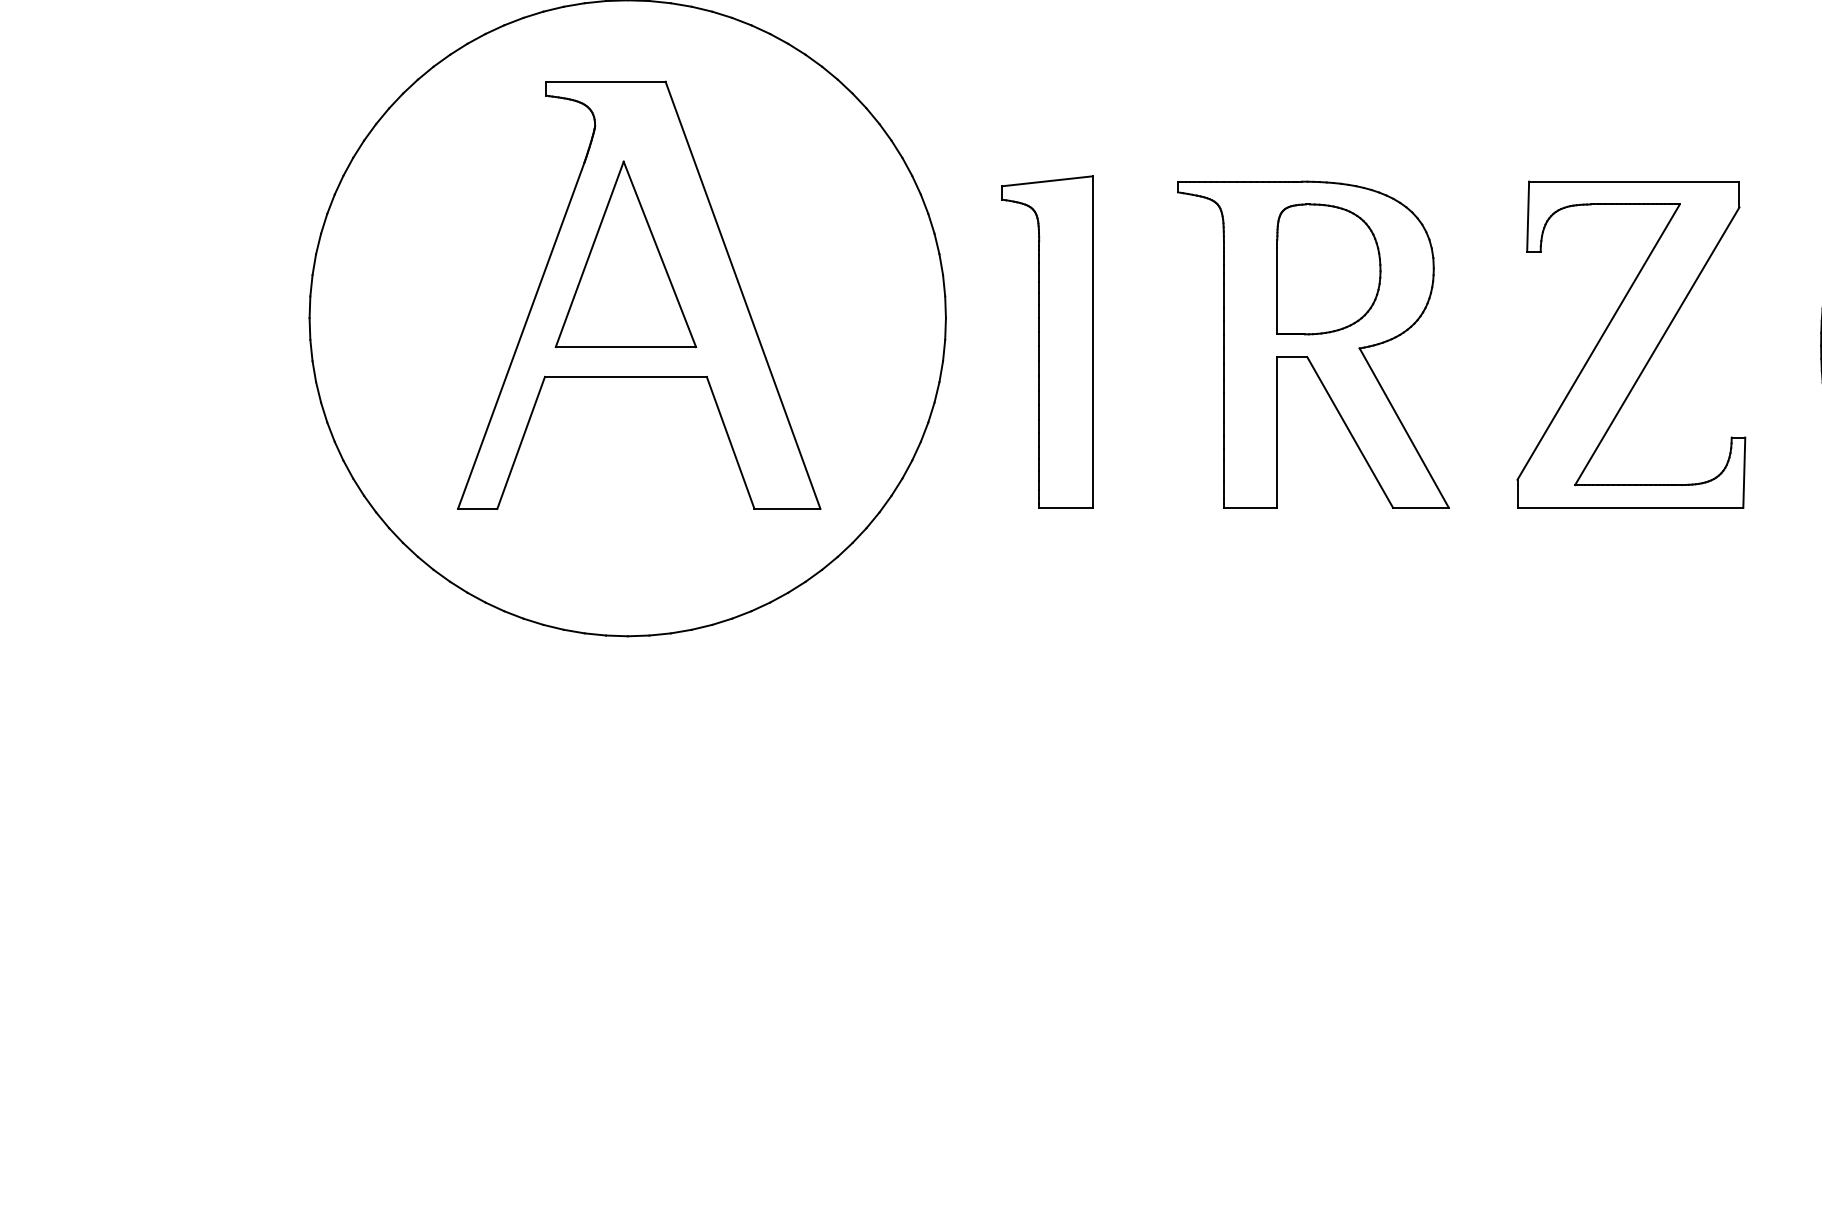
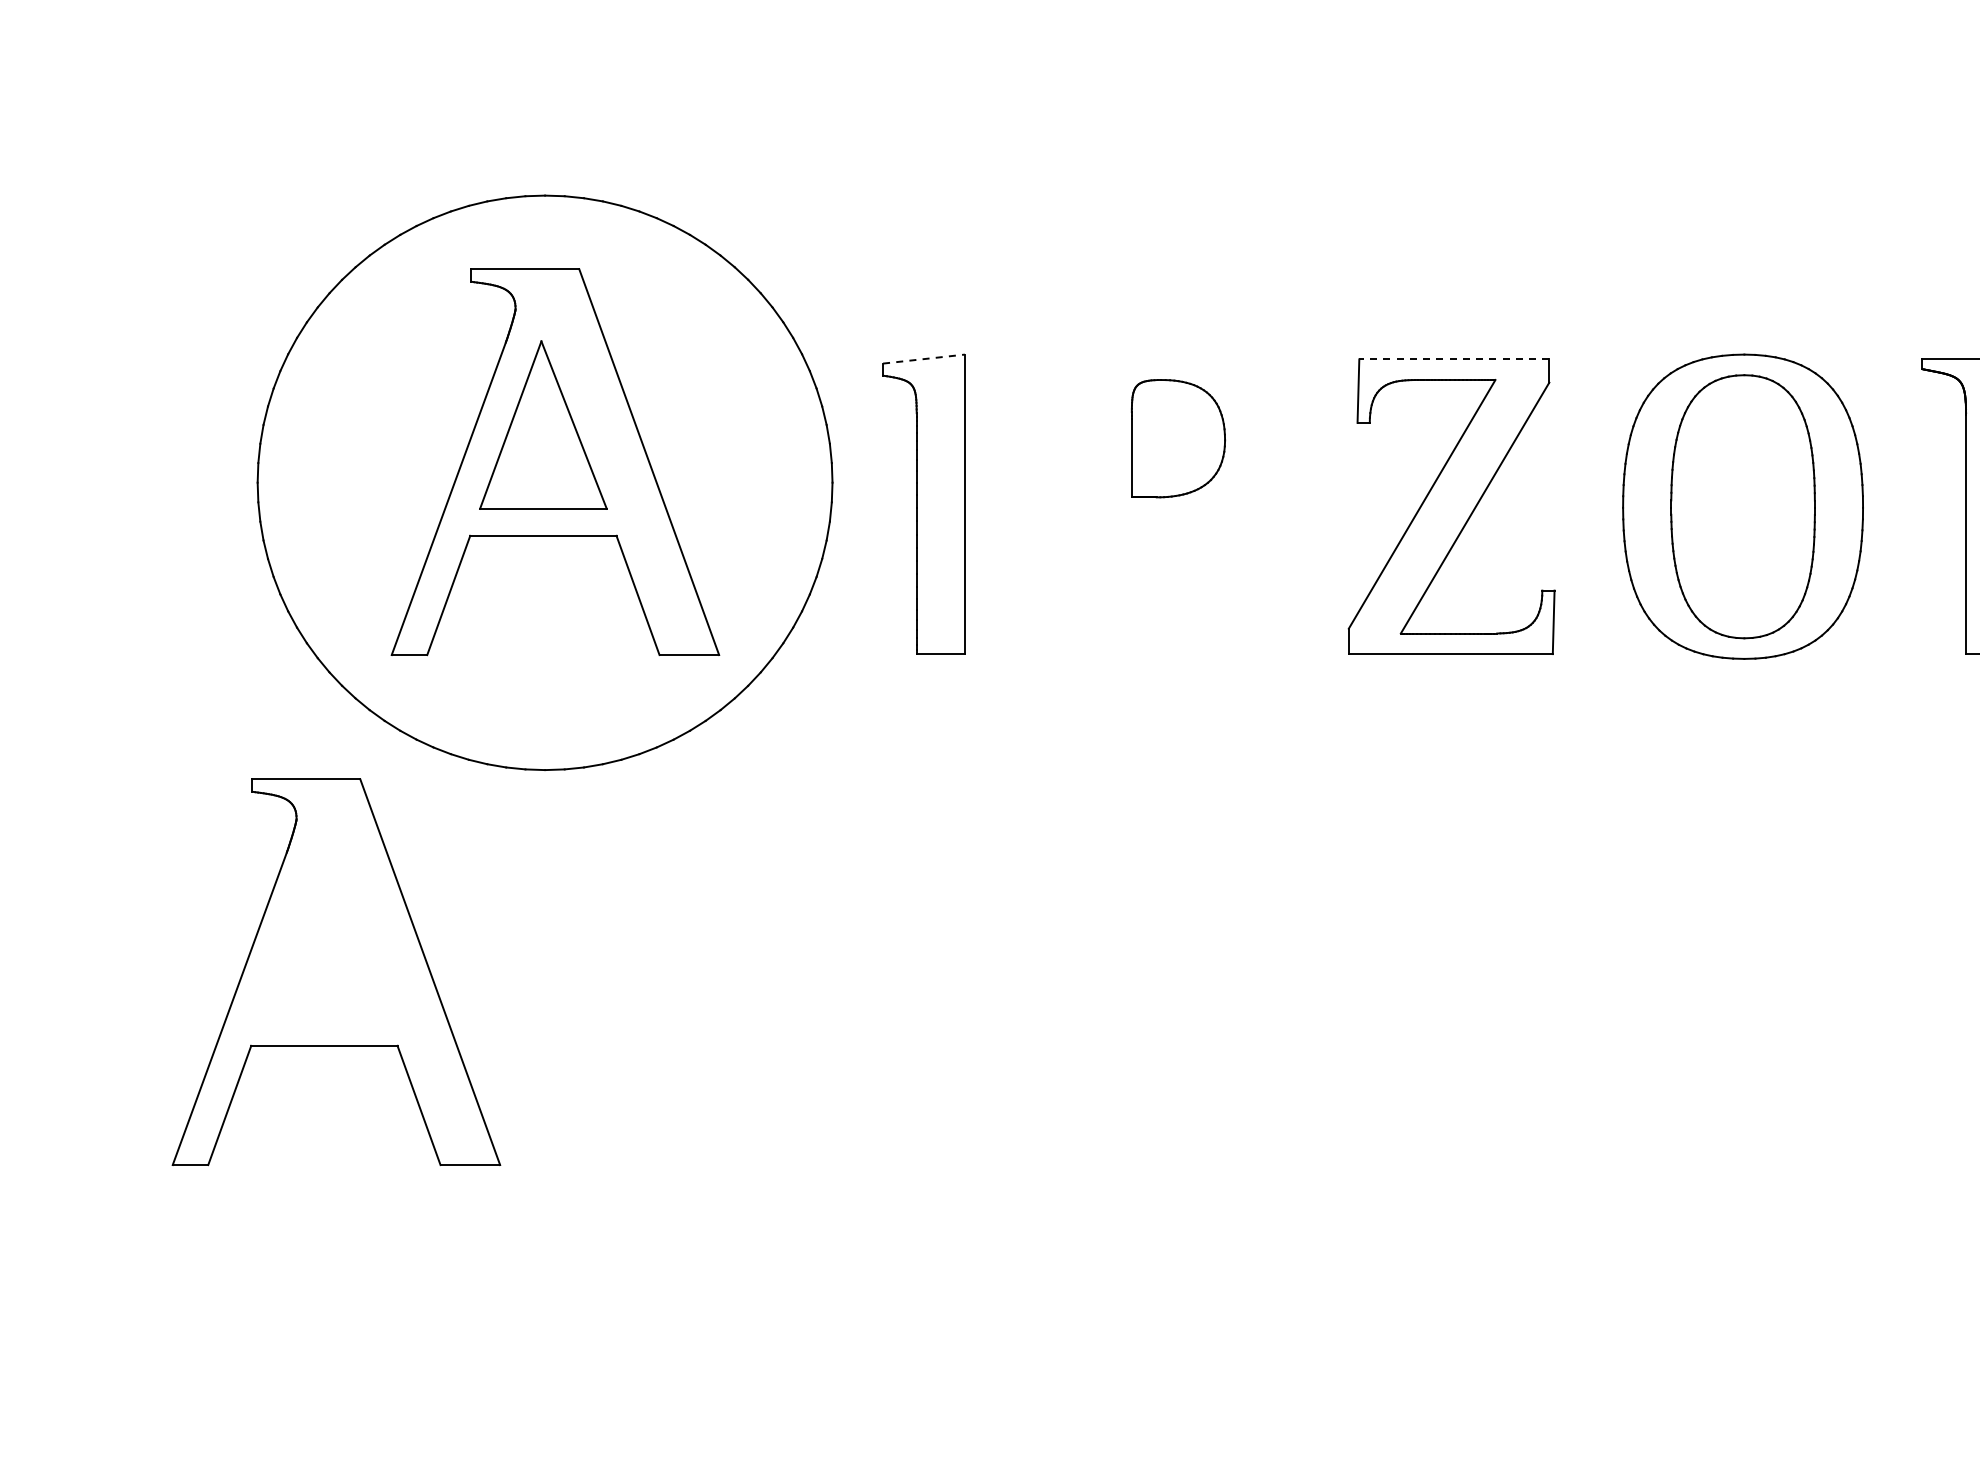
line: (1047, 181) -> (924, 359), solid -> dashed
line: (1633, 181) -> (1453, 359), solid -> dashed
part: (1313, 344) -> (1164, 506), removed
part: (396, 860) -> (336, 972), added

